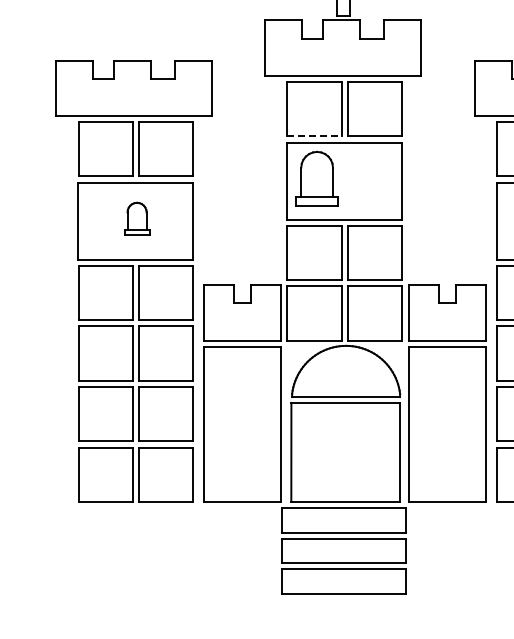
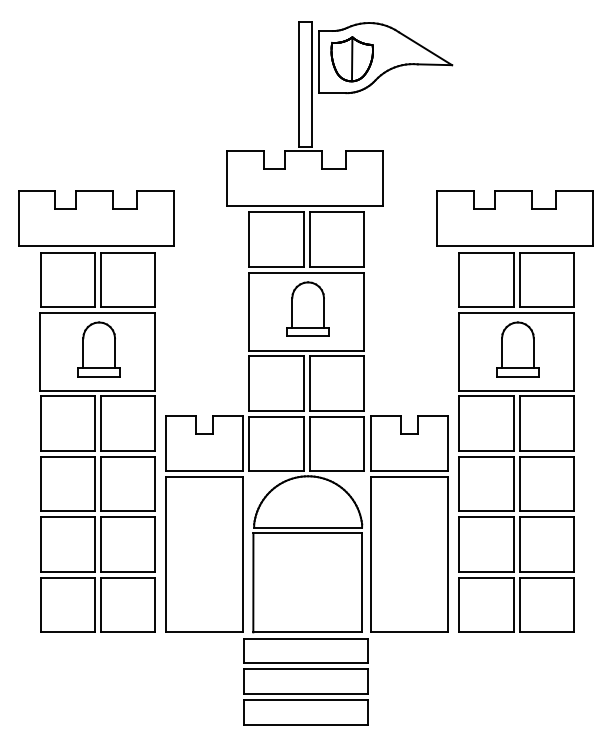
line: (315, 136) -> (277, 266), dashed -> solid
part: (316, 178) -> (307, 308), moved
part: (136, 219) -> (98, 349), size x1.67

